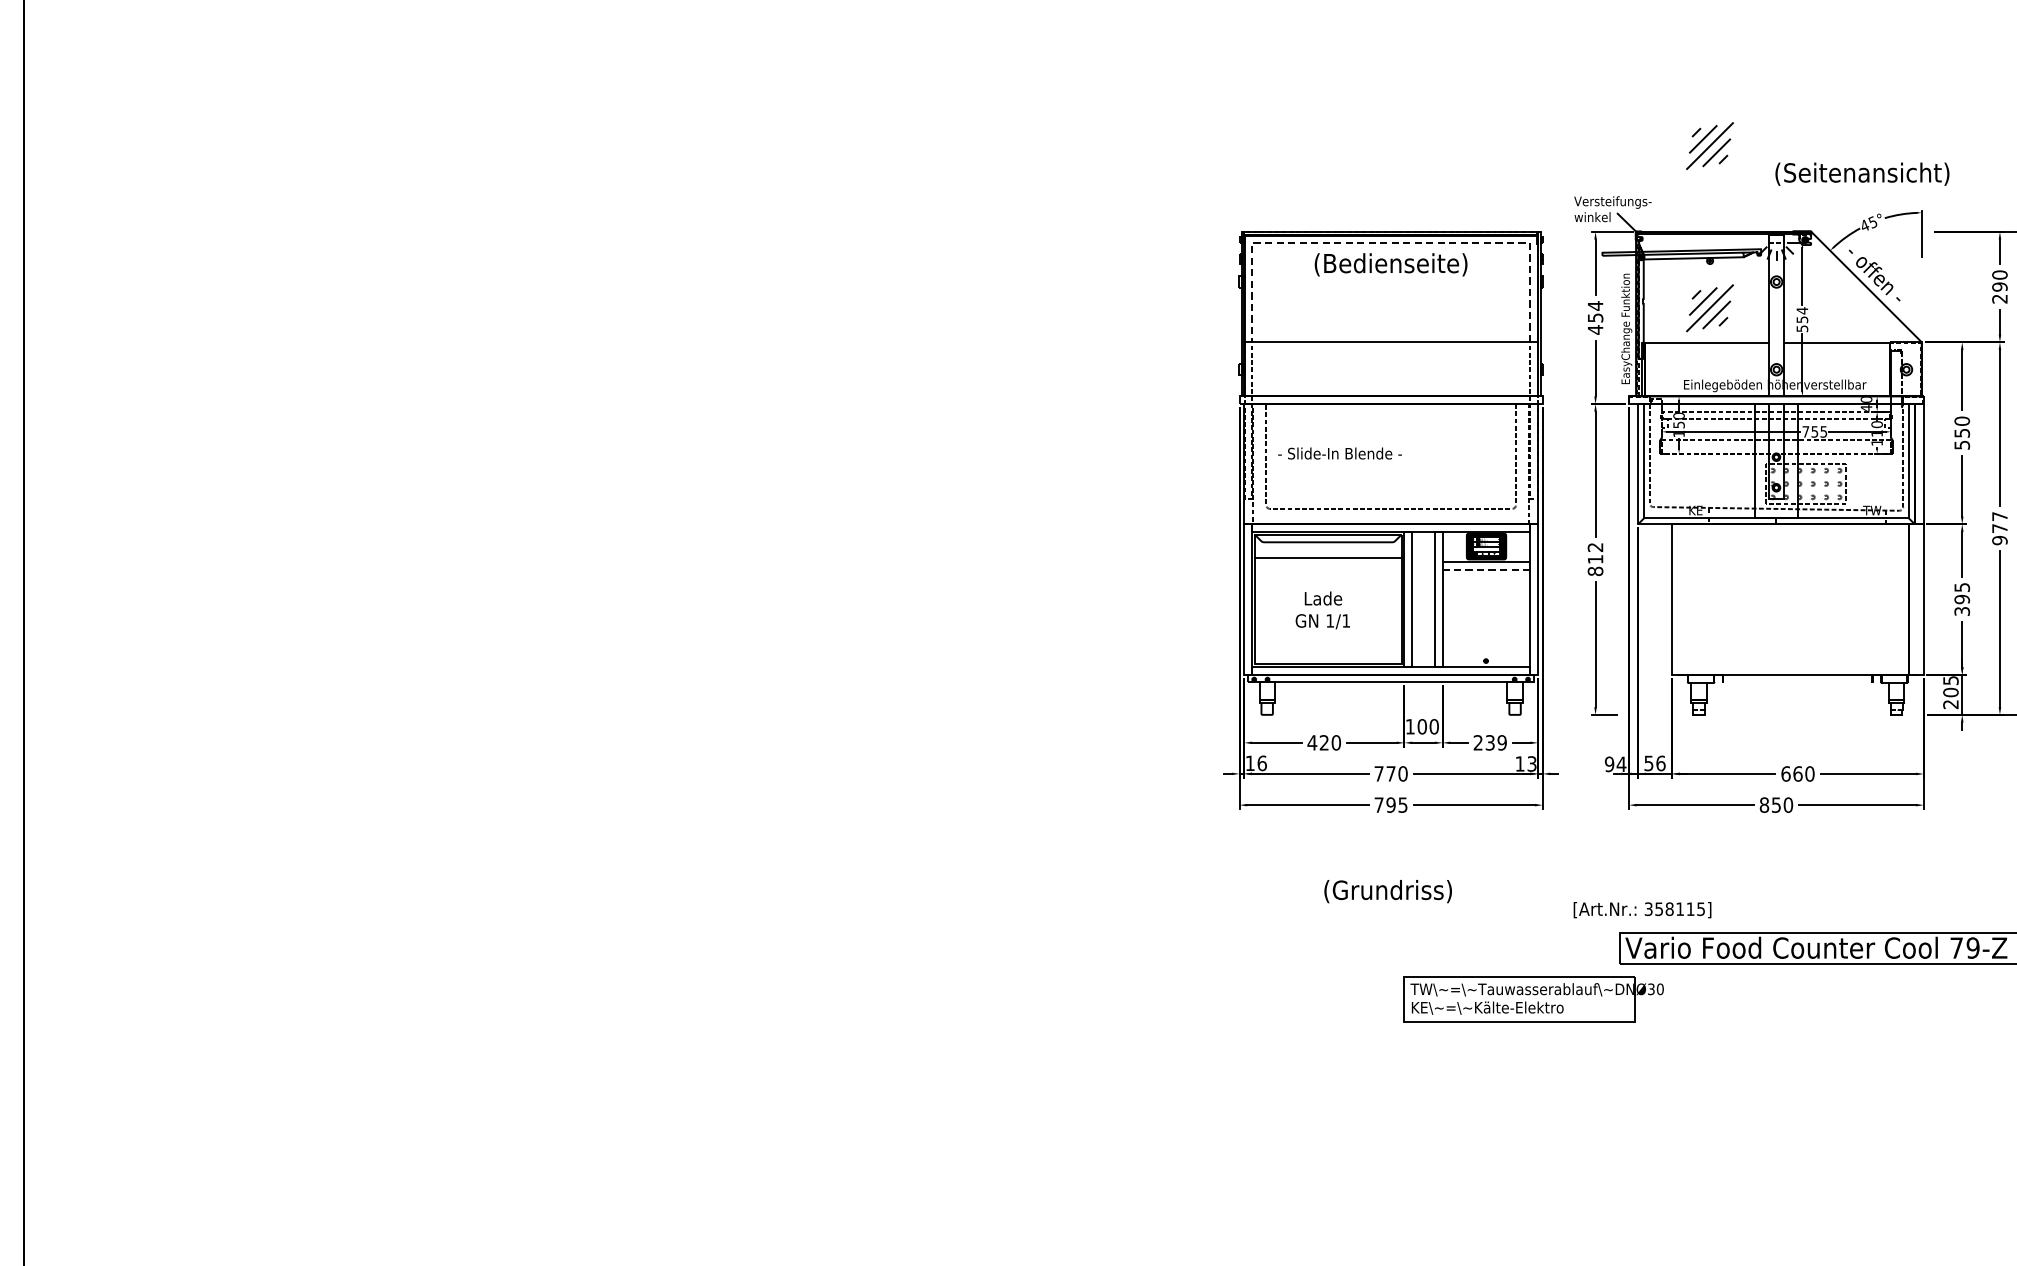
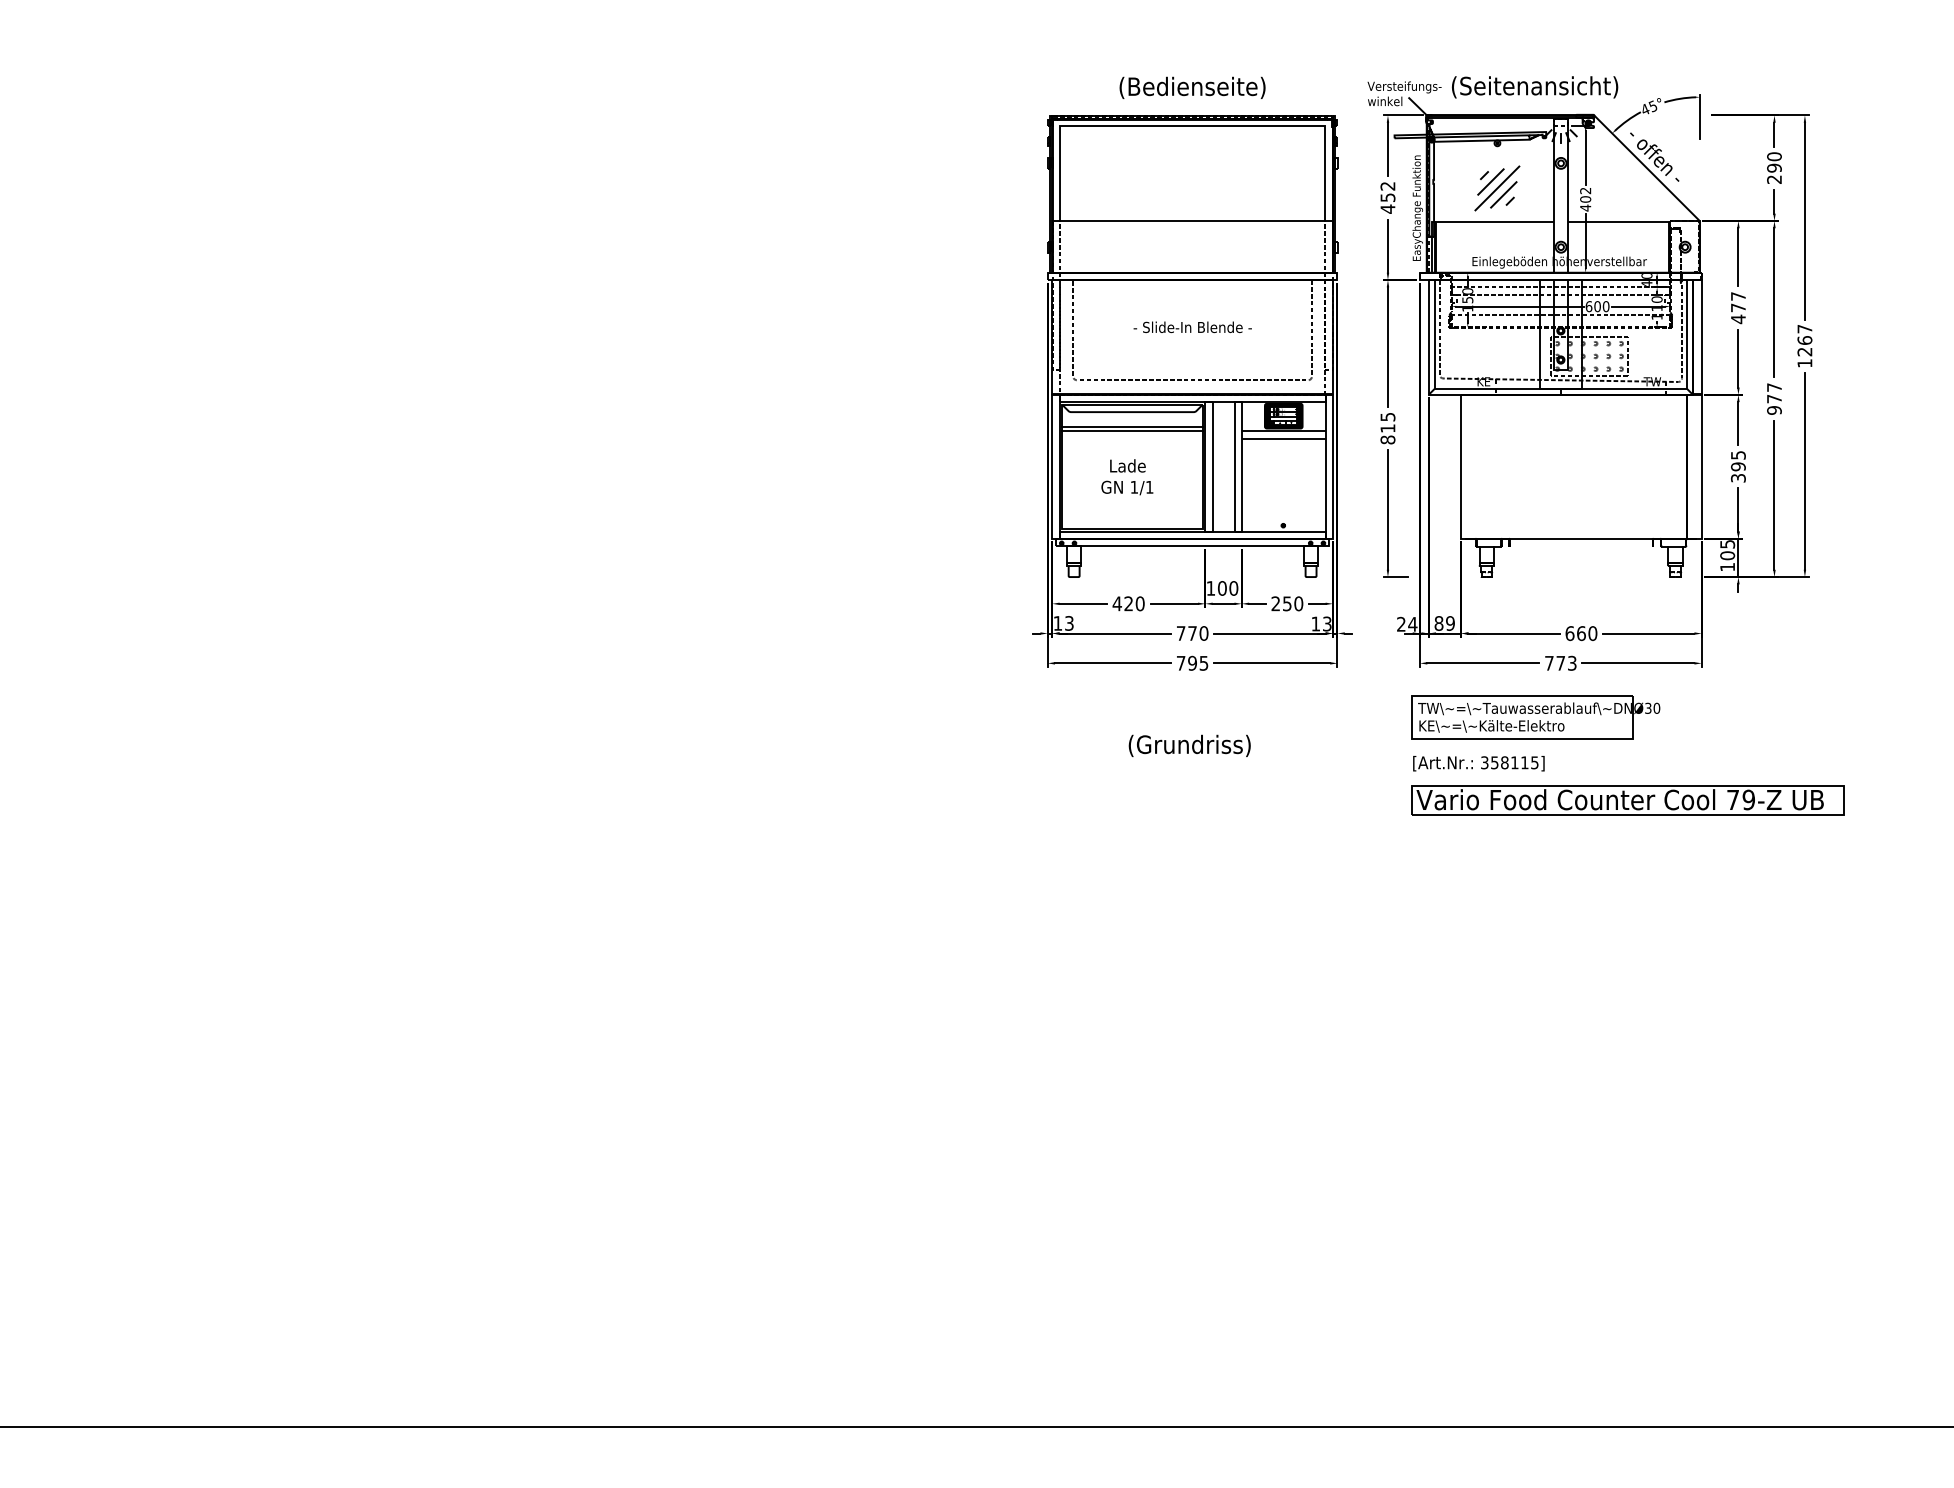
part: (1710, 146) -> (1497, 33), removed
text: (1862, 174) -> (1535, 87), moved
line: (1391, 243) -> (1192, 126), dashed -> solid
text: (1391, 264) -> (1192, 87), moved
text: (1595, 306) -> (1387, 186), 454 -> 452
text: (1802, 319) -> (1585, 199), 554 -> 402
text: (1814, 431) -> (1597, 306), 755 -> 600
text: (1962, 433) -> (1738, 308), 550 -> 477
text: (1339, 453) -> (1192, 327), moved
text: (1595, 547) -> (1387, 417), 812 -> 815
line: (1328, 562) -> (1132, 431), added
line: (1486, 569) -> (1283, 438), dashed -> solid
text: (1950, 704) -> (1727, 567), 205 -> 105
text: (1496, 742) -> (1293, 603), 239 -> 250
text: (1262, 763) -> (1069, 623), 16 -> 13
text: (1654, 763) -> (1444, 623), 56 -> 89
text: (1608, 764) -> (1400, 624), 94 -> 24
text: (1776, 804) -> (1560, 662), 850 -> 773
text: (1642, 909) -> (1478, 763), moved
part: (1533, 998) -> (1535, 717), moved

